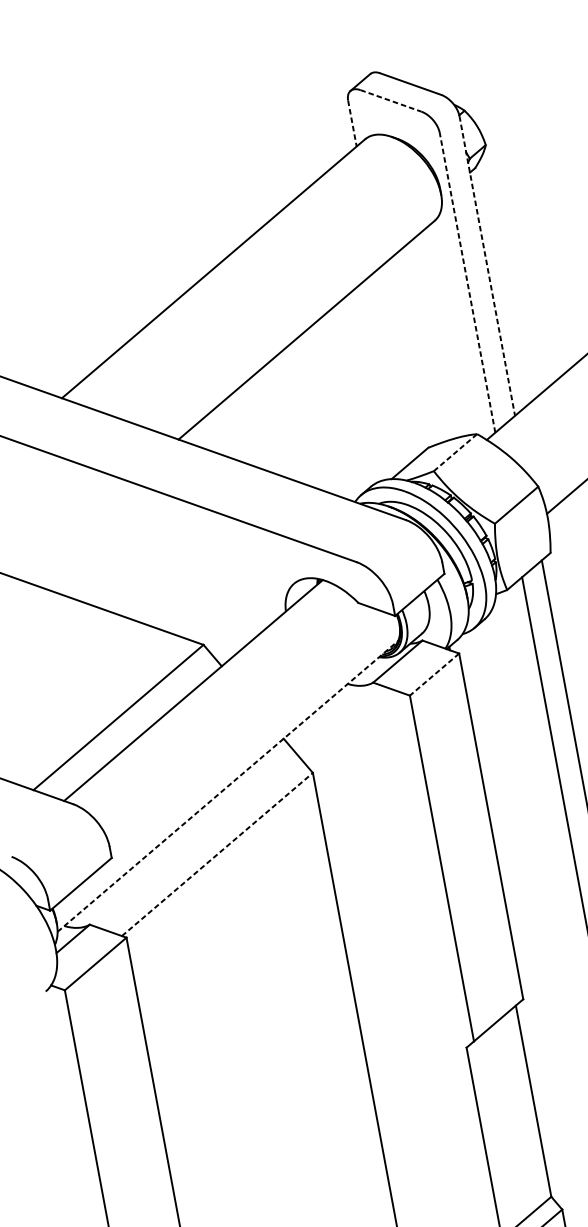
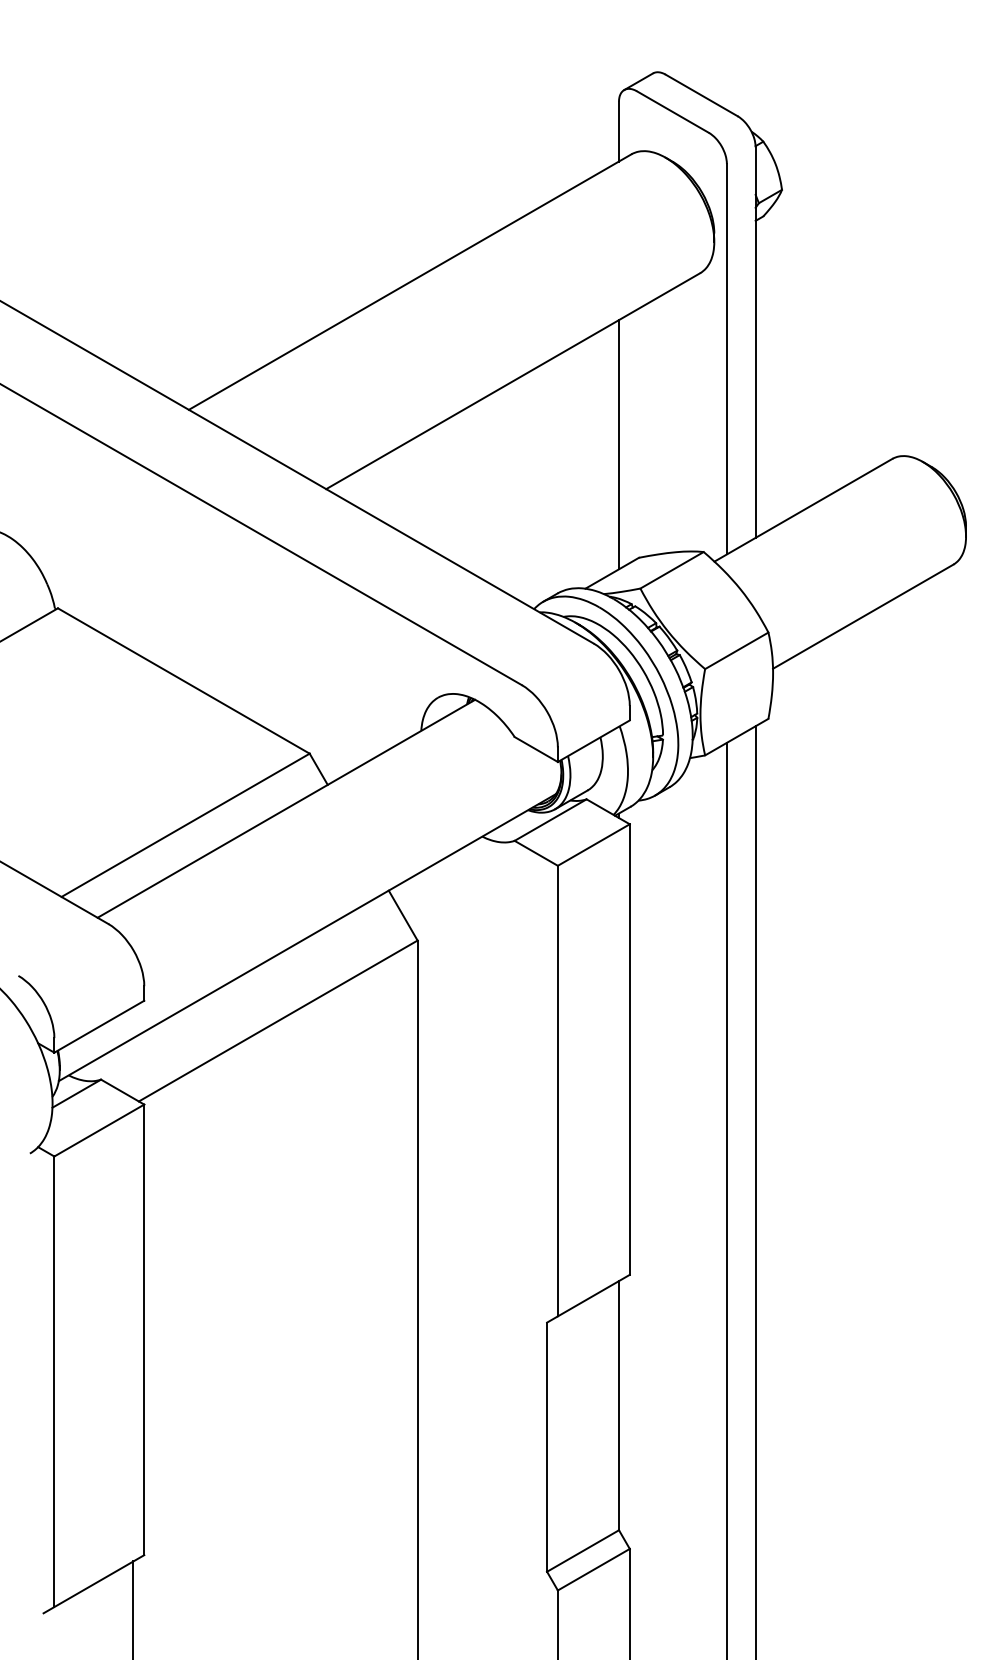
line: (390, 101) -> (672, 112), dashed -> solid
line: (352, 123) -> (619, 131), dashed -> solid
line: (487, 266) -> (755, 343), dashed -> solid
line: (467, 282) -> (726, 358), dashed -> solid
line: (397, 363) -> (619, 444), added
line: (455, 452) -> (672, 570), dashed -> solid
line: (434, 675) -> (593, 845), dashed -> solid
line: (227, 786) -> (307, 937), dashed -> solid
line: (217, 854) -> (278, 1021), dashed -> solid

